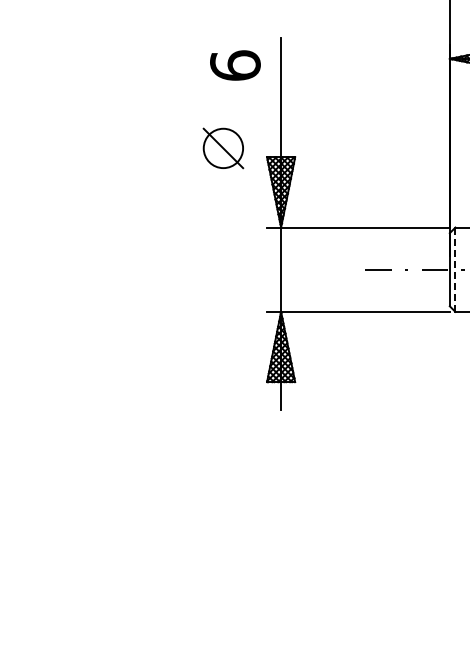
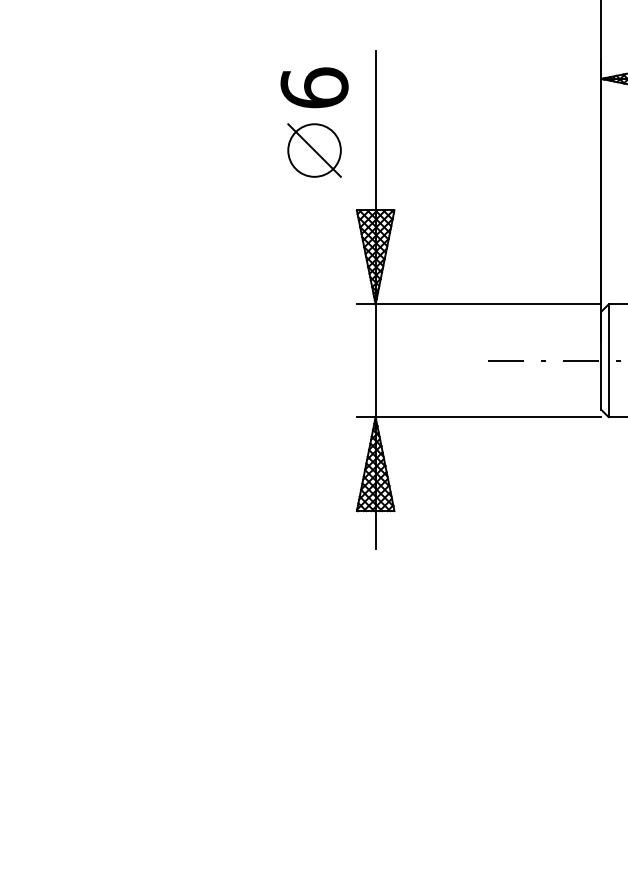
part: (223, 148) -> (314, 150), moved
line: (455, 270) -> (608, 361), dashed -> solid

